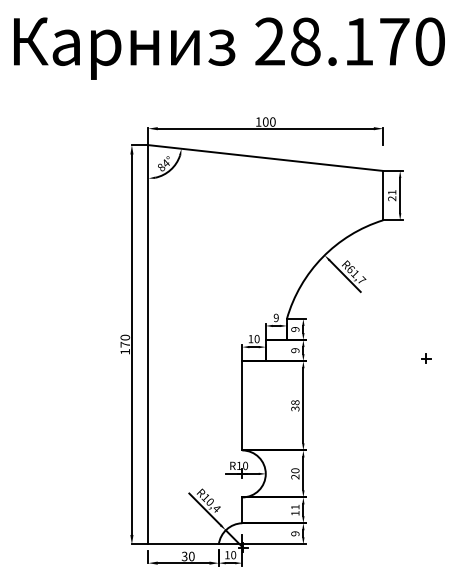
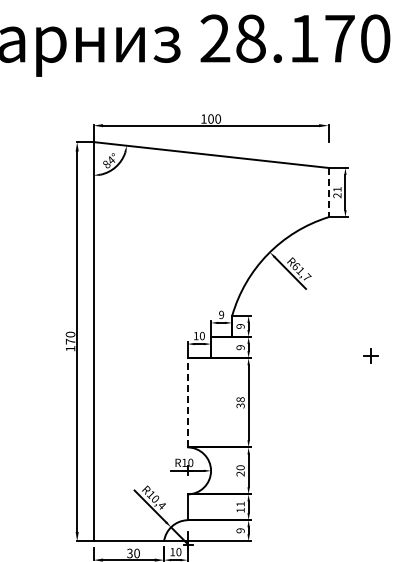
line: (383, 195) -> (328, 192), solid -> dashed
part: (426, 358) -> (371, 355), size x1.6
line: (242, 405) -> (187, 402), solid -> dashed

